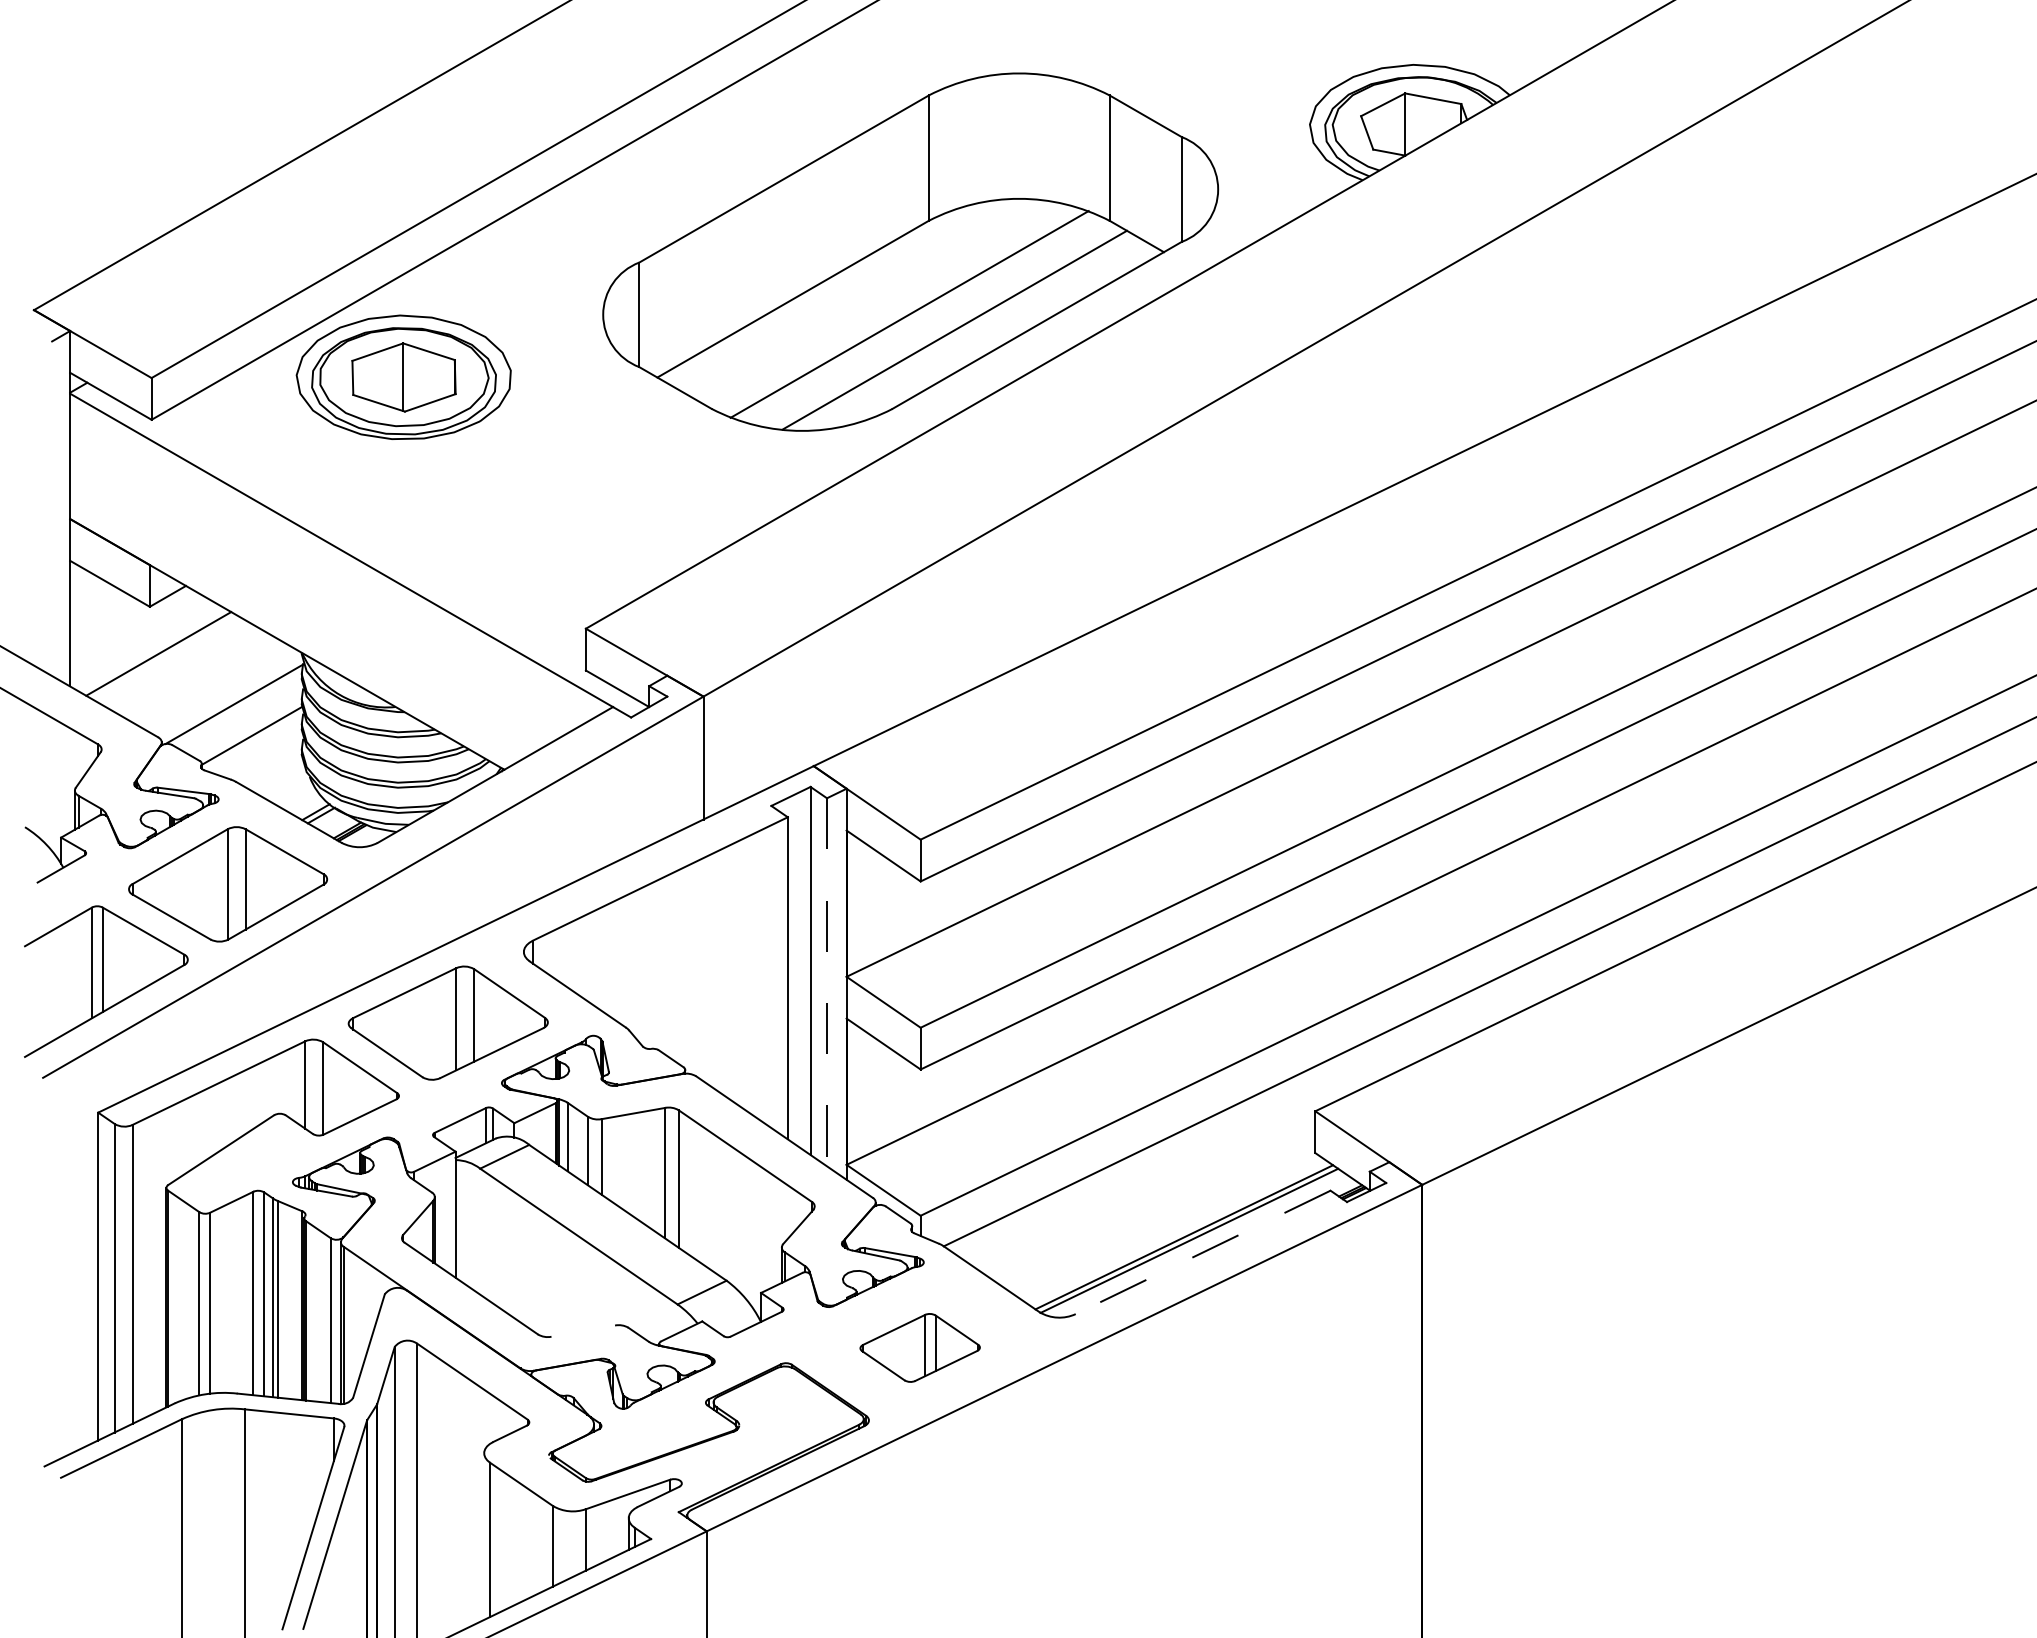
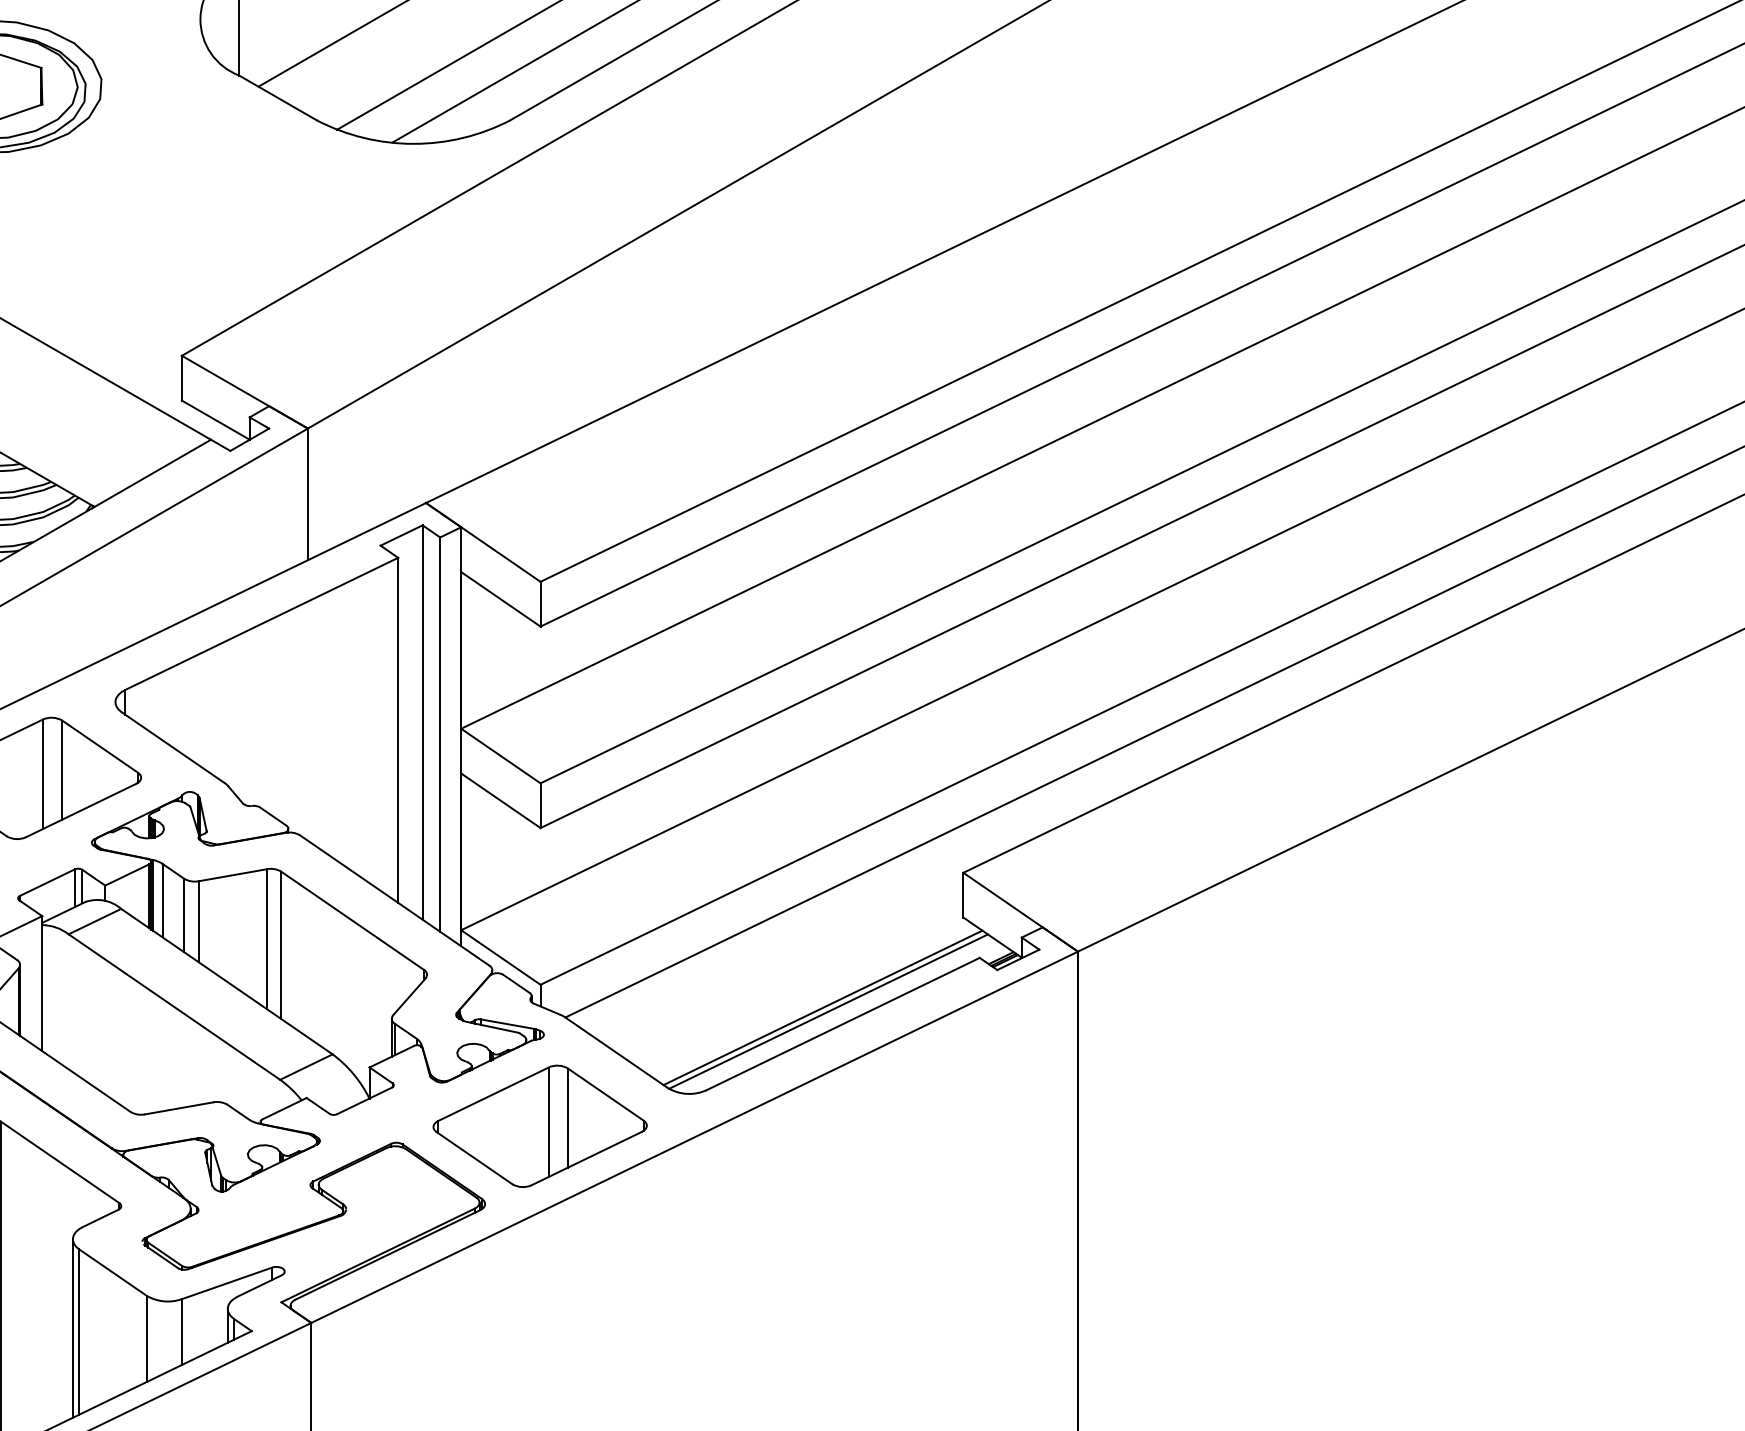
line: (827, 982) -> (440, 734), dashed -> solid
line: (1203, 1252) -> (843, 1024), dashed -> solid
line: (583, 1330) -> (179, 1107), added
part: (919, 1347) -> (539, 1125), size x1.67
line: (484, 1536) -> (73, 1328), added

